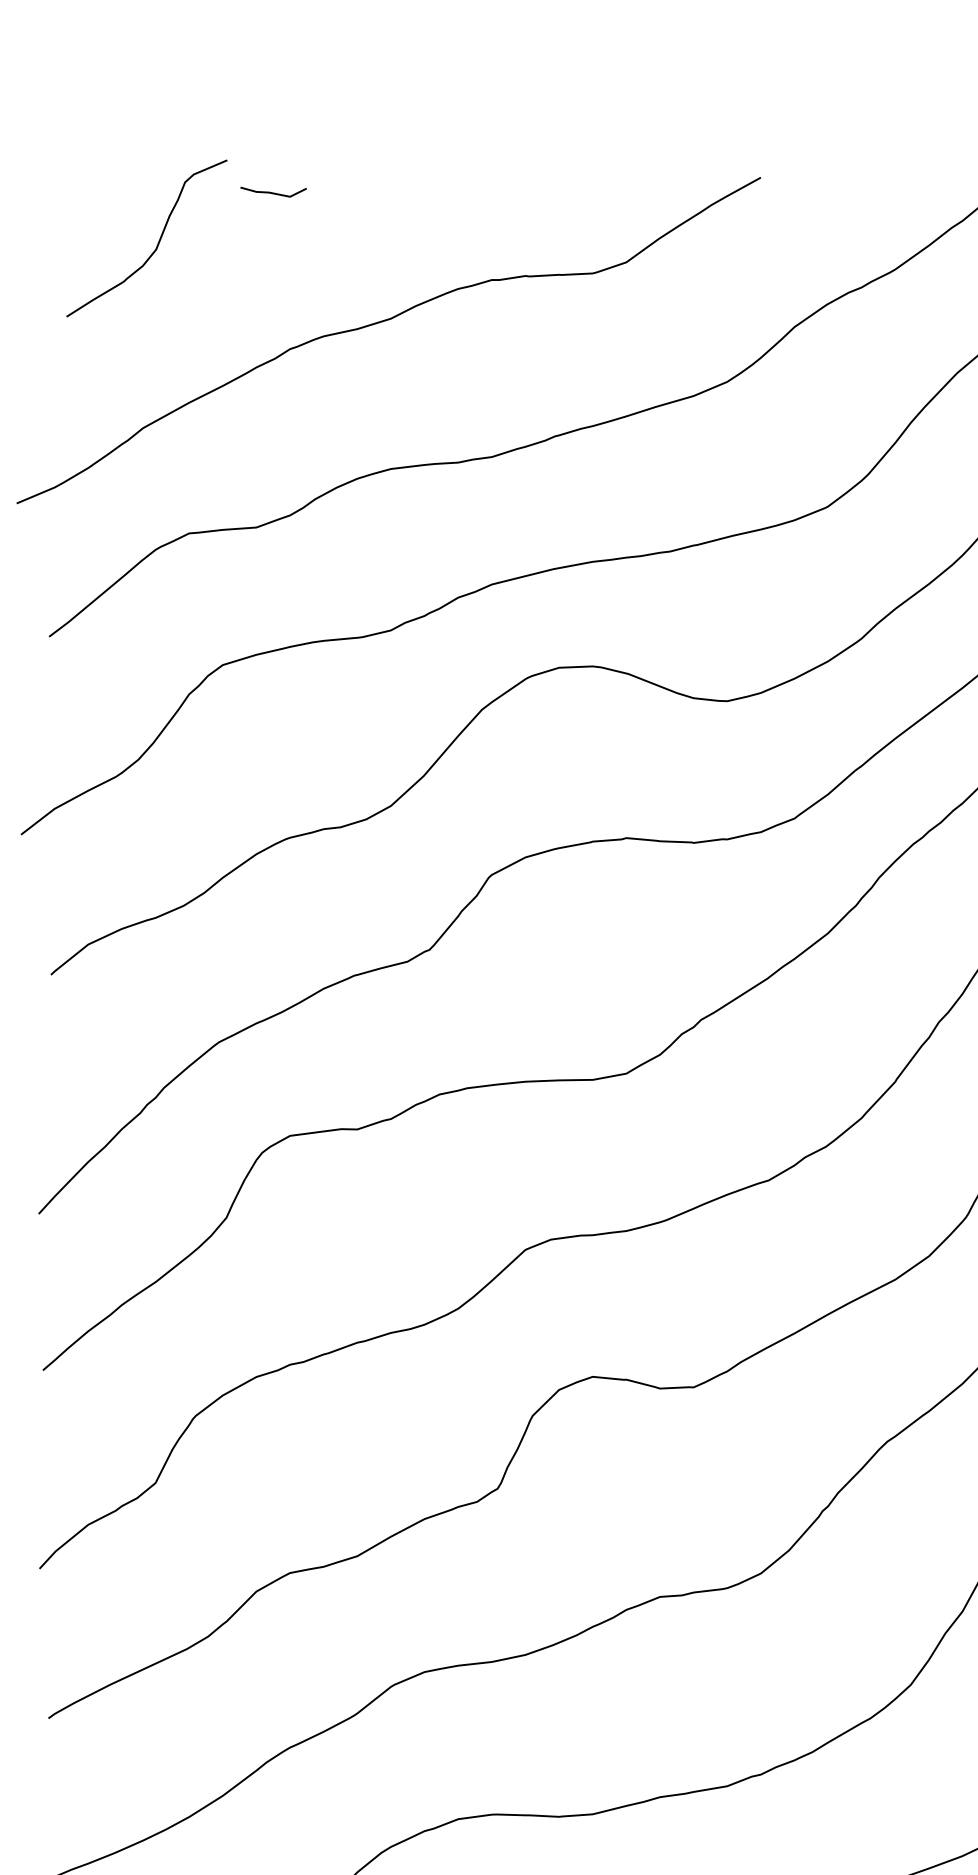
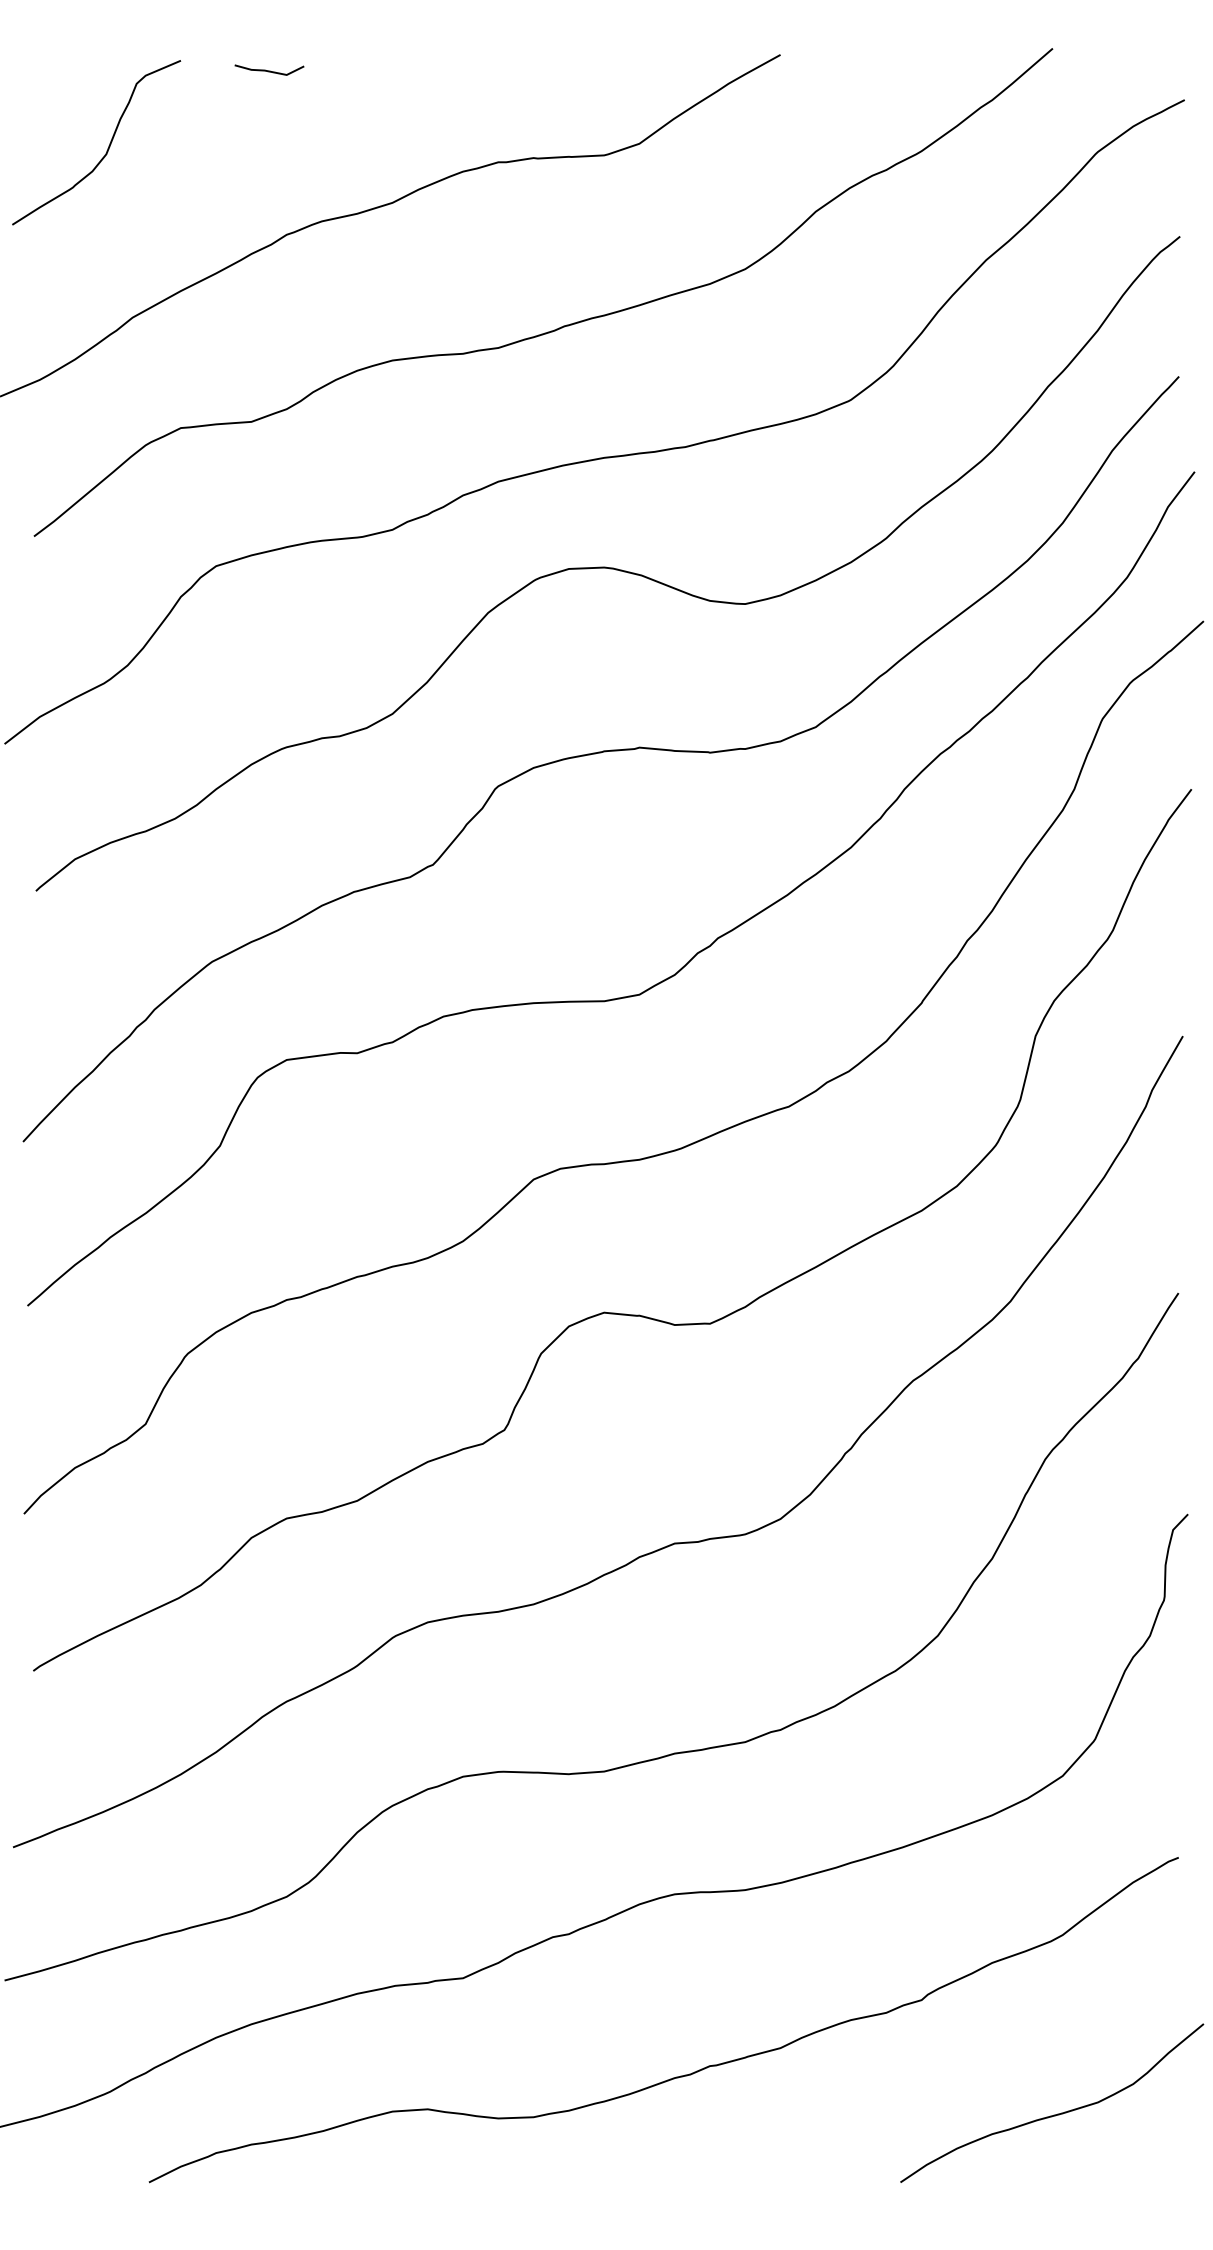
curve: (158, 241) -> (108, 145), moved

